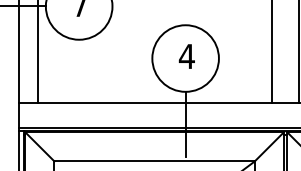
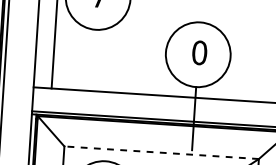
text: (186, 56) -> (199, 52), 4 -> 0
line: (154, 161) -> (161, 152), solid -> dashed

